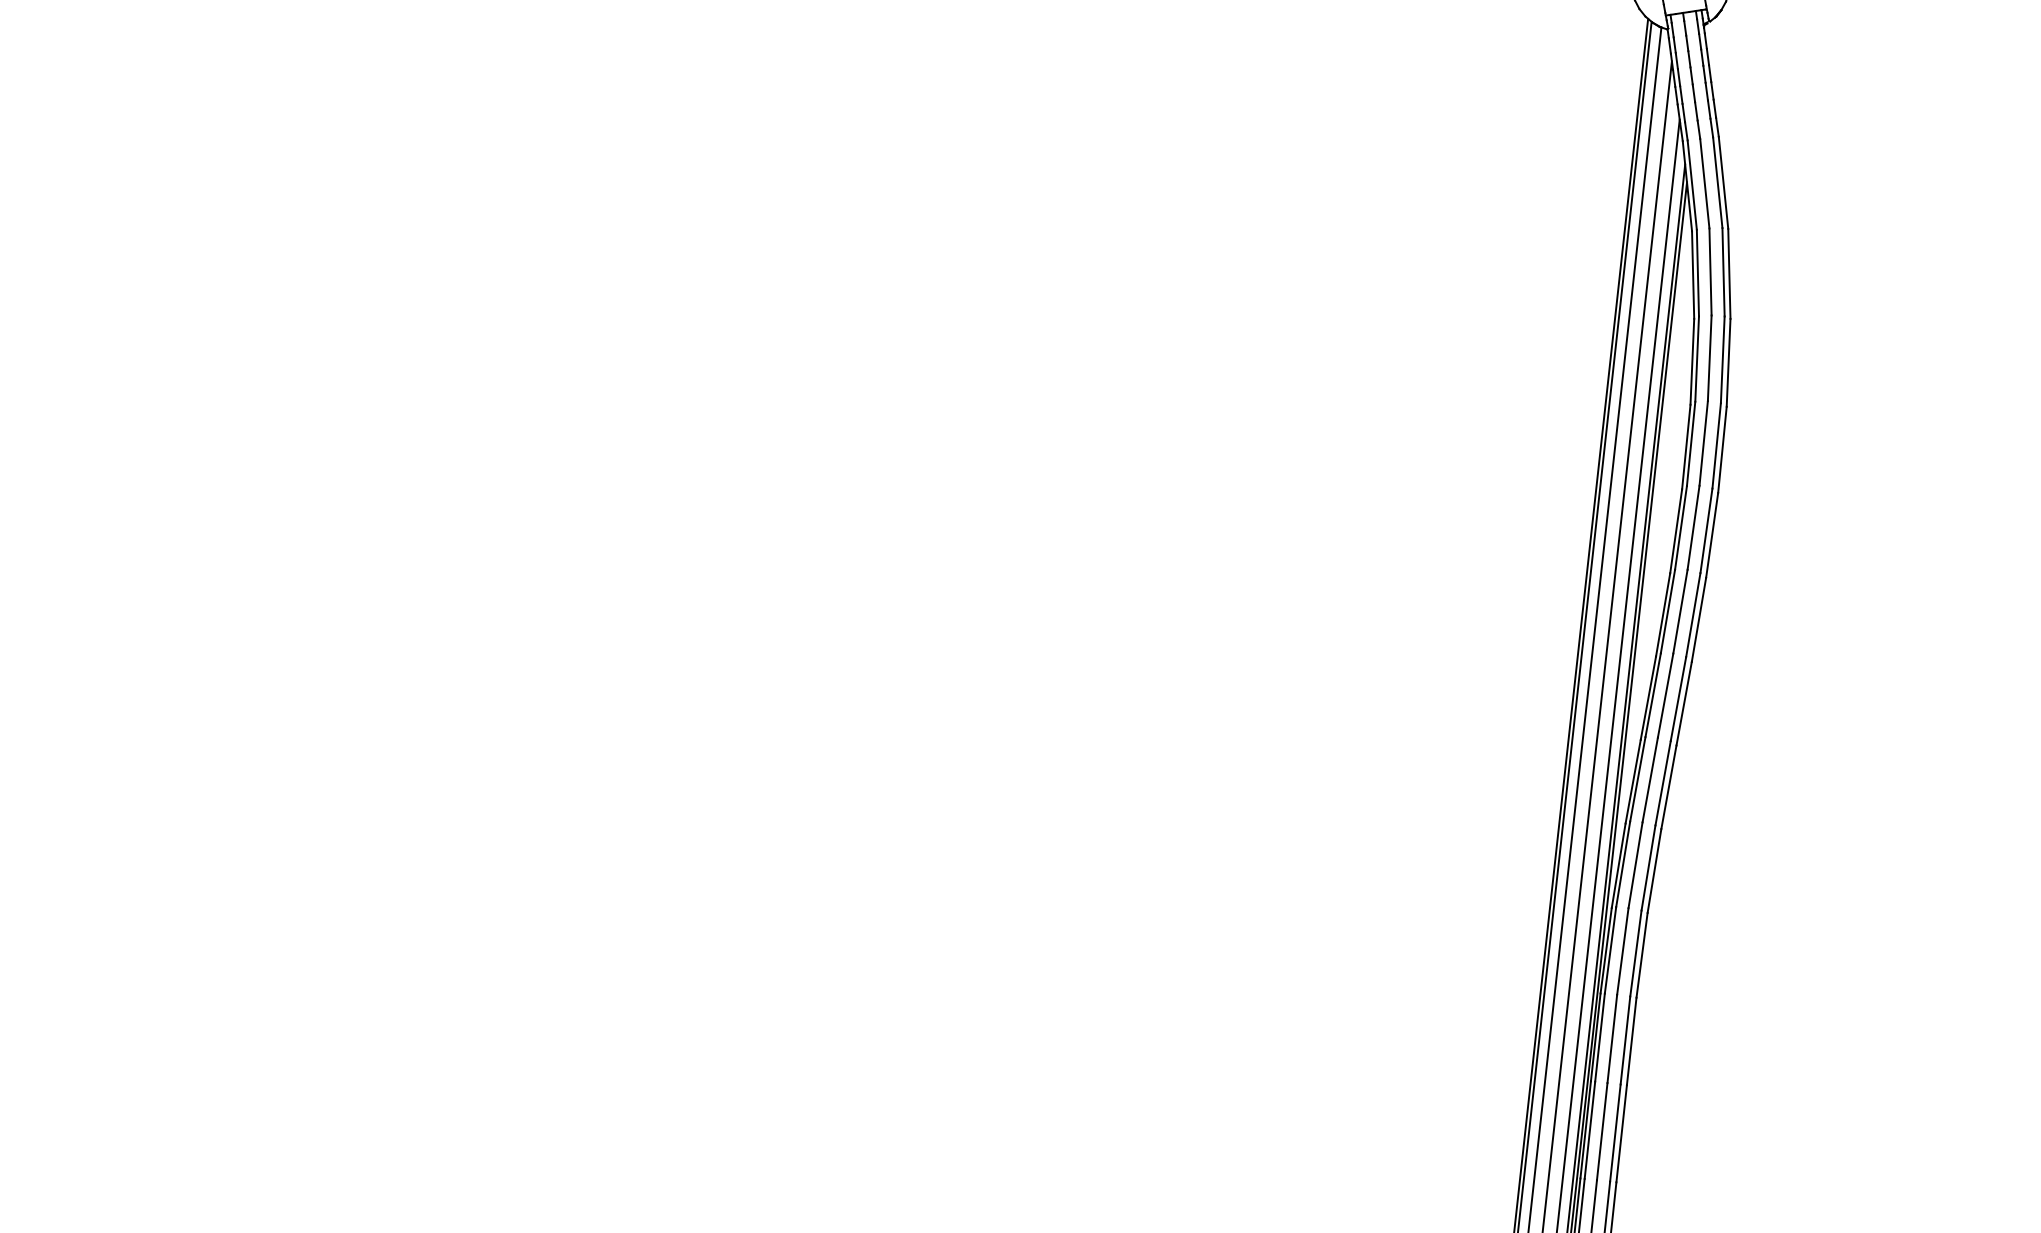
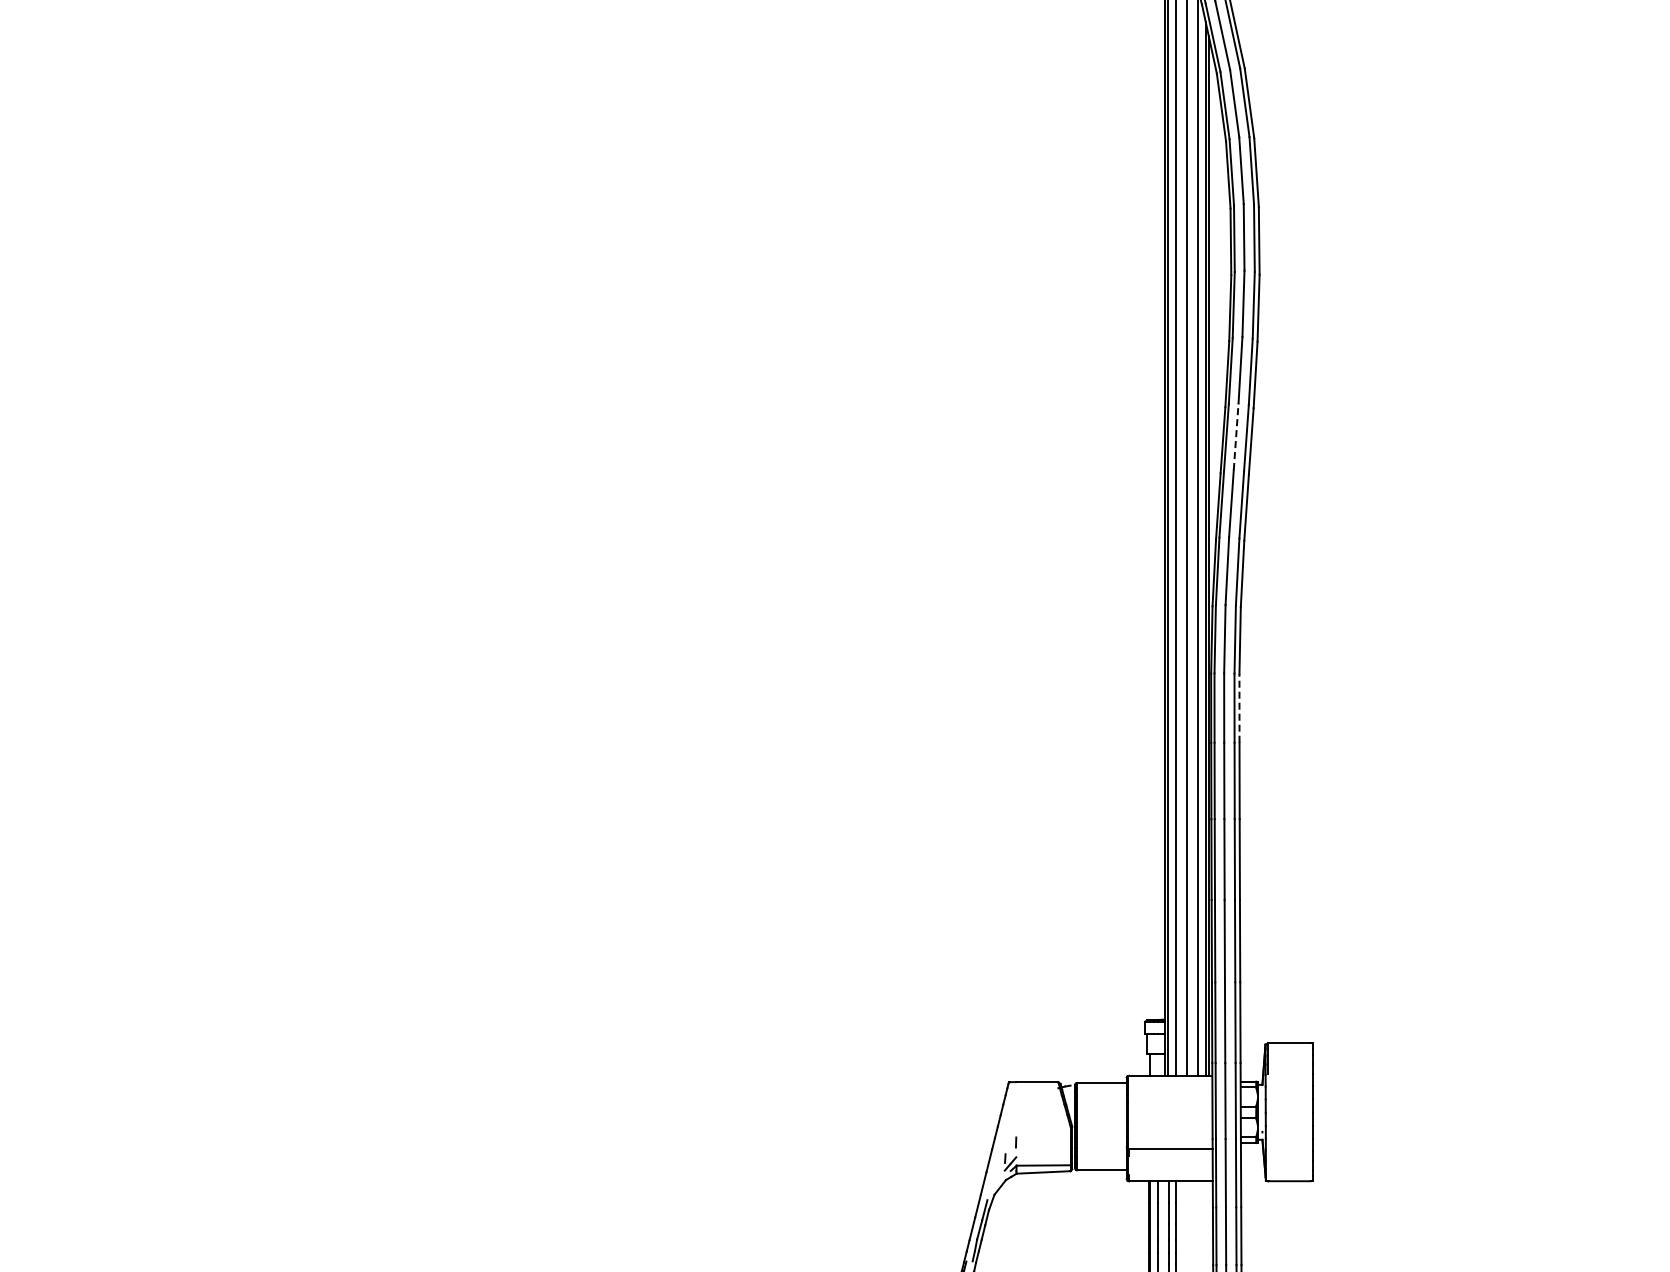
line: (1666, 695) -> (1236, 436), solid -> dashed
line: (1631, 1040) -> (1239, 707), solid -> dashed

